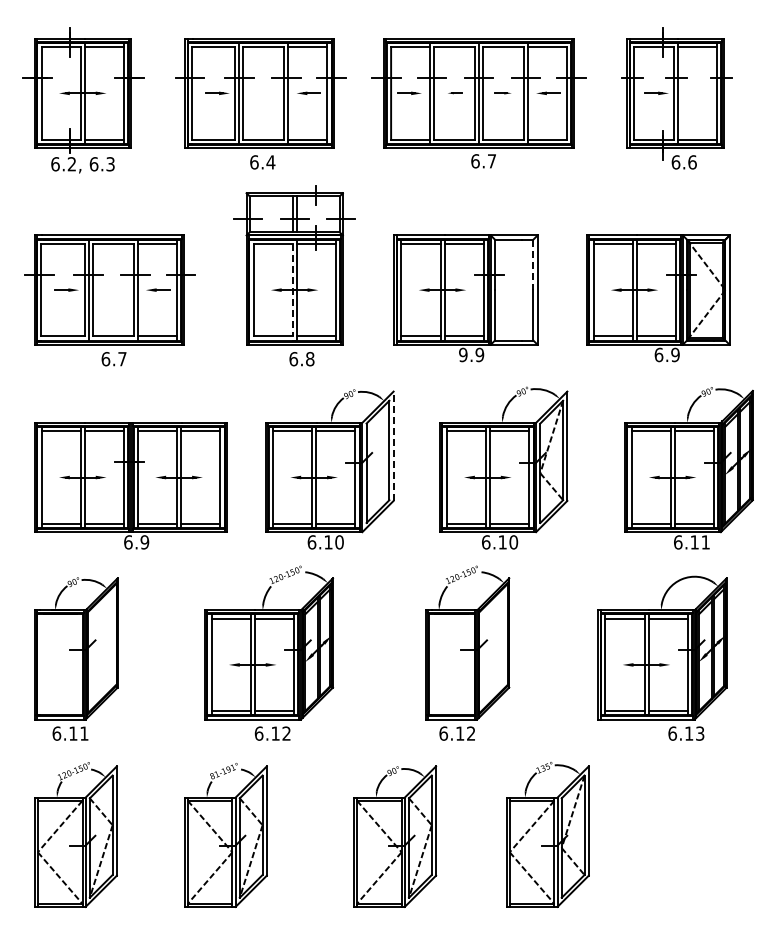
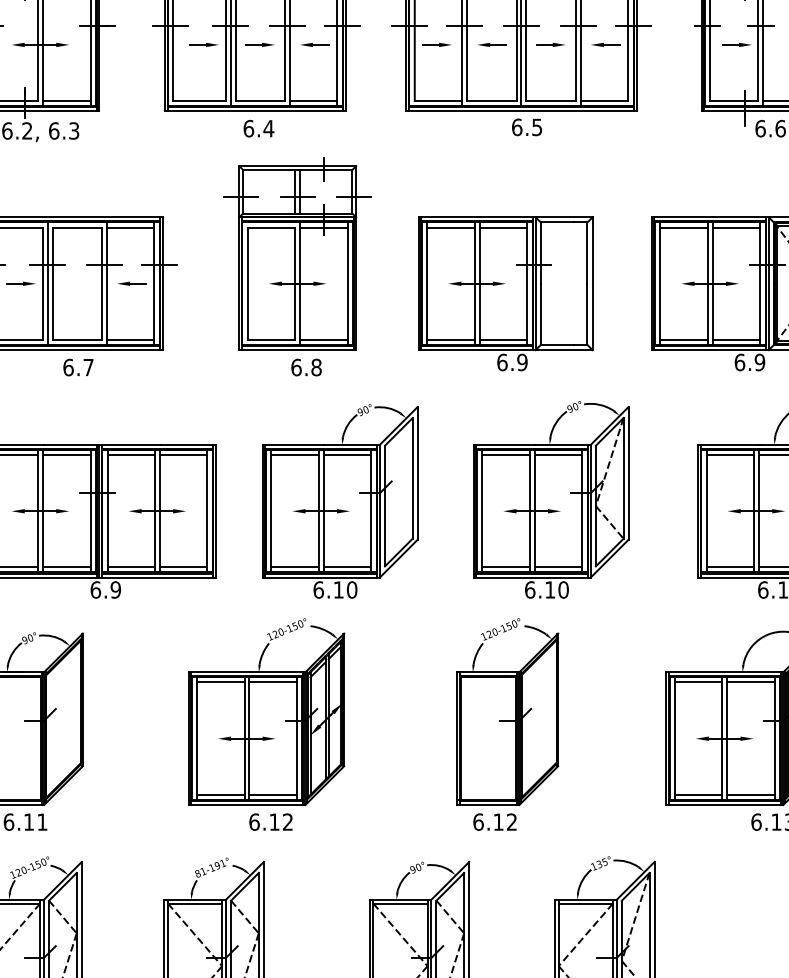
part: (263, 92) -> (259, 43), added
part: (454, 92) -> (491, 43), size x1.67
part: (502, 92) -> (549, 43), size x1.43
text: (491, 161) -> (536, 127), 6.7 -> 6.5
line: (533, 265) -> (587, 253), dashed -> solid
line: (292, 290) -> (295, 284), dashed -> solid
text: (463, 354) -> (502, 361), 9.9 -> 6.9
line: (393, 446) -> (417, 473), dashed -> solid

